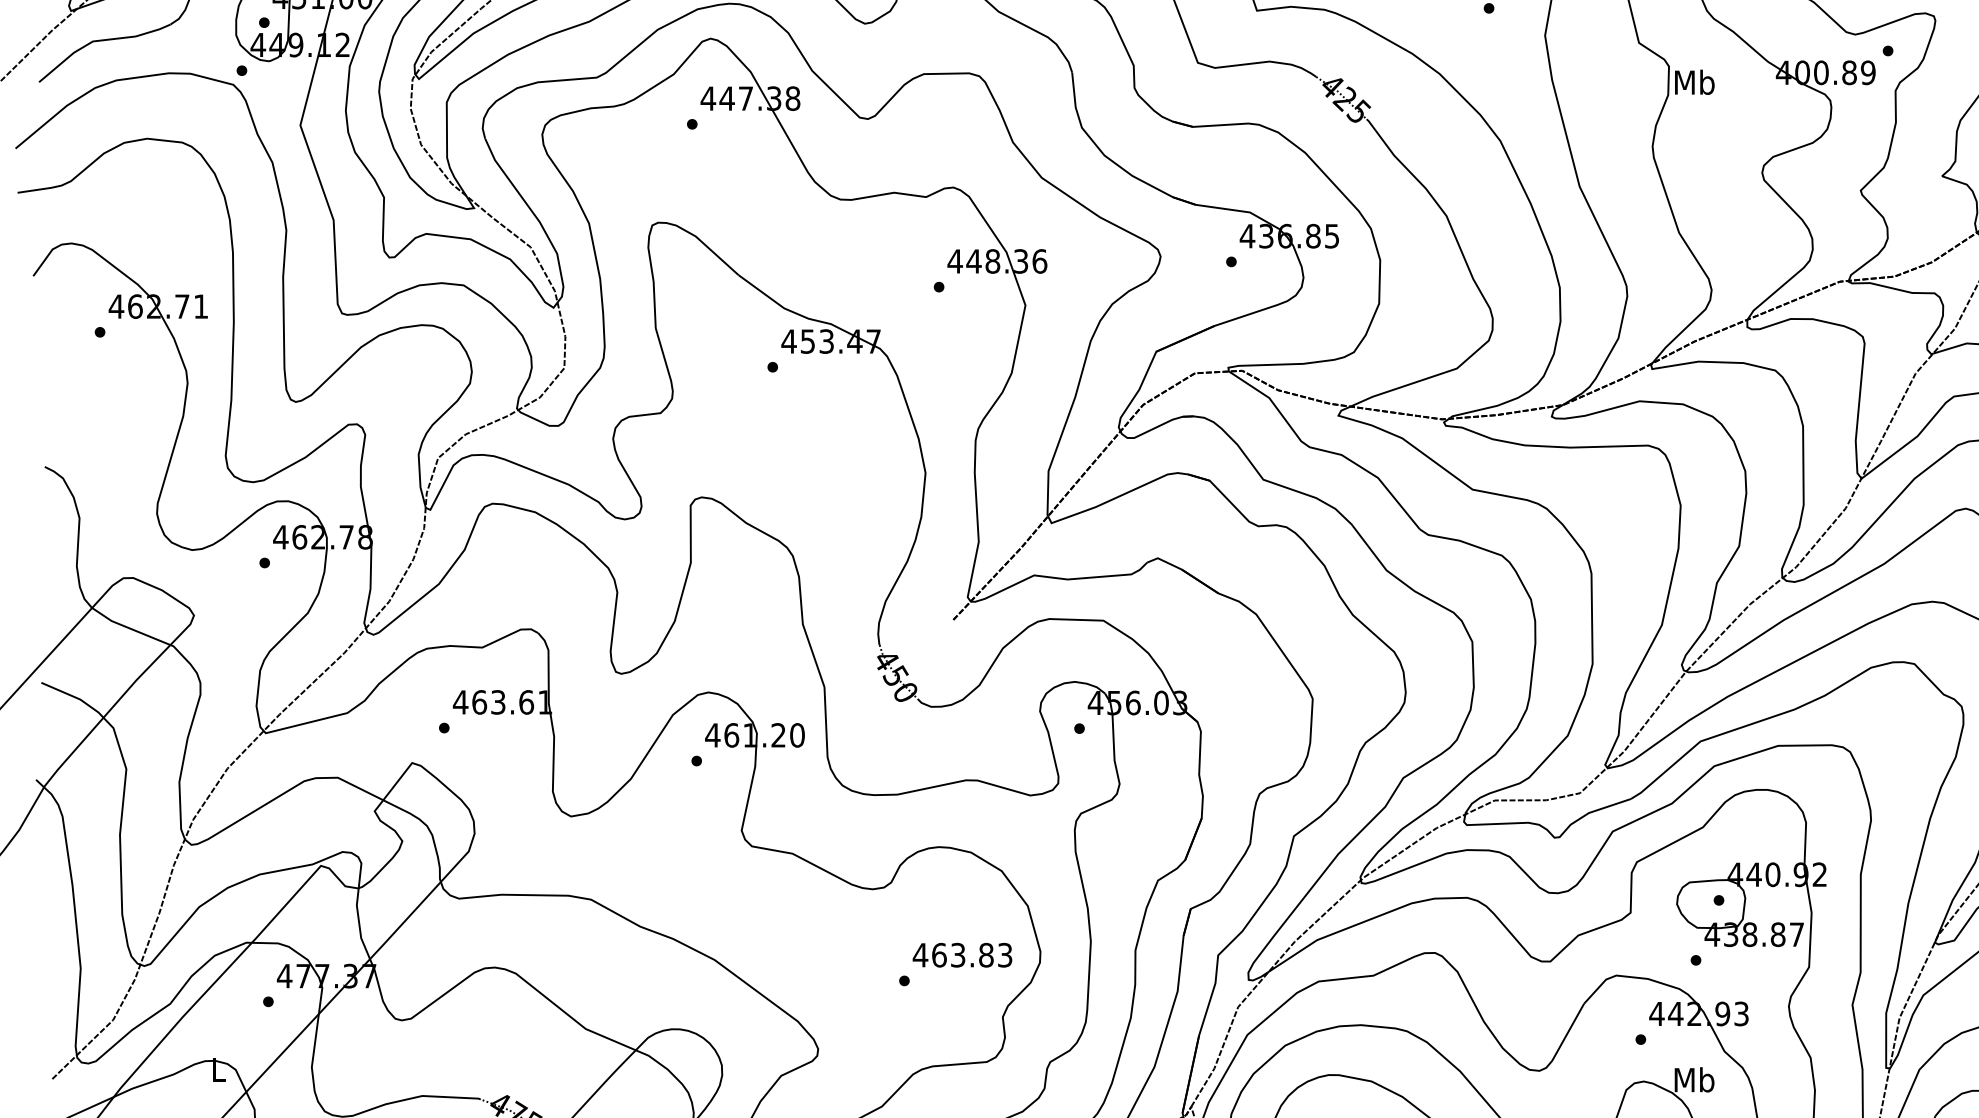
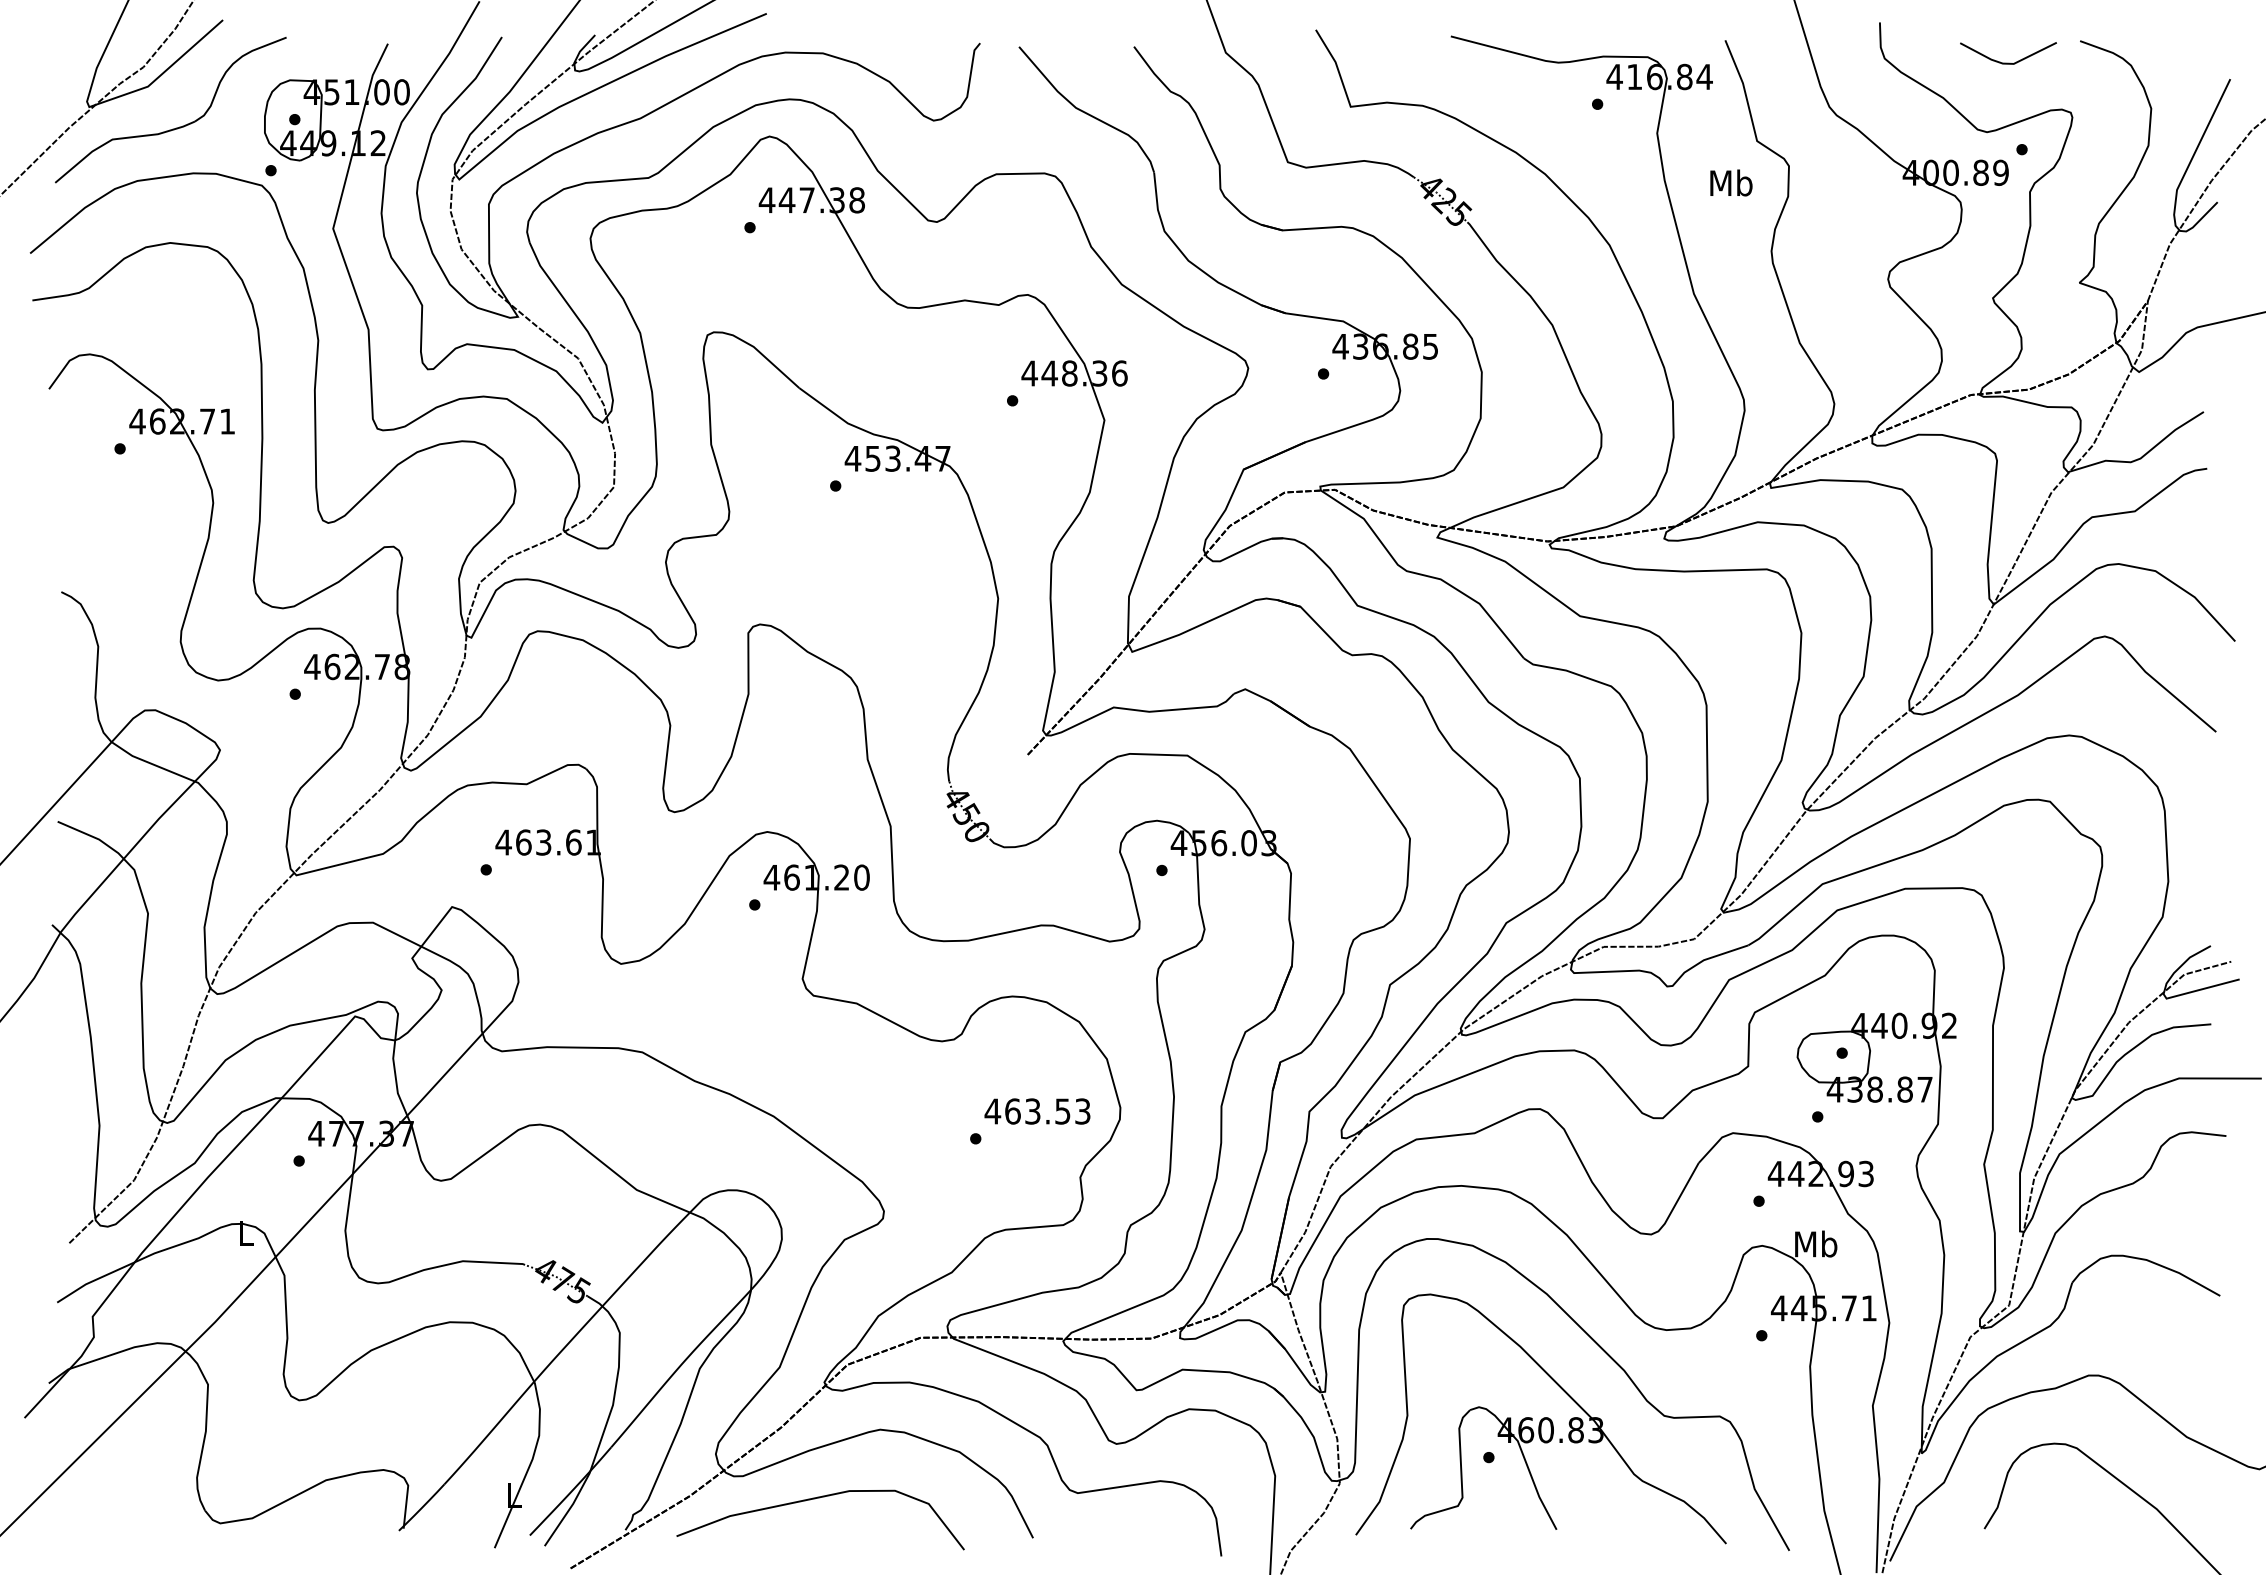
text: (1694, 81) -> (1731, 182), moved
text: (986, 955) -> (1062, 1111), 463.83 -> 463.53

